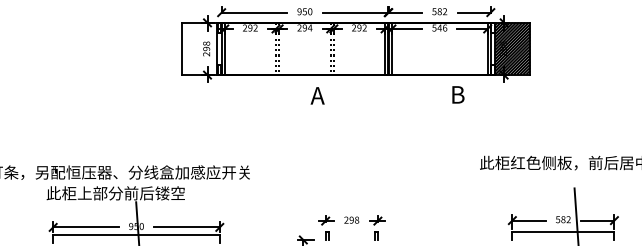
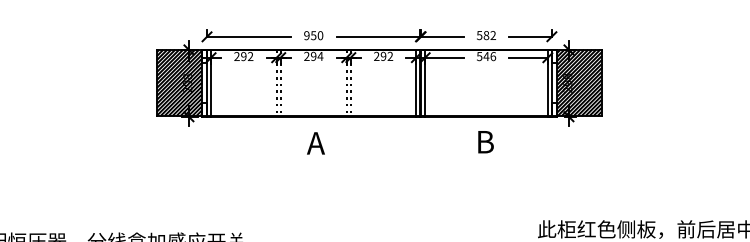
hatch: (199, 48) -> (178, 82), added
text: (458, 94) -> (486, 141), moved
text: (317, 95) -> (315, 142), moved

